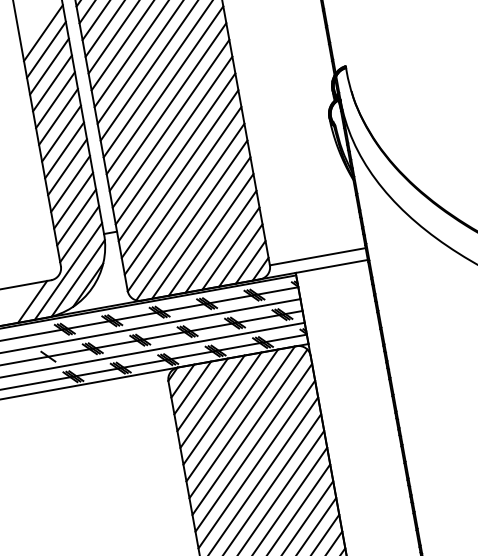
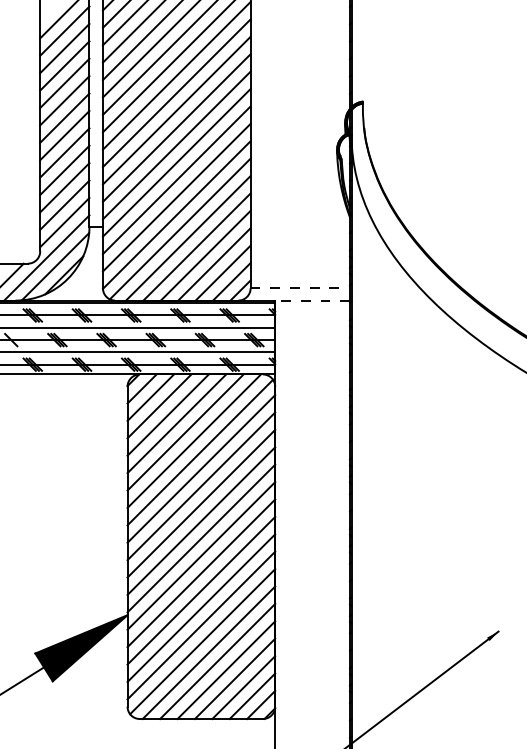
line: (318, 256) -> (300, 288), solid -> dashed
line: (331, 266) -> (312, 300), solid -> dashed

